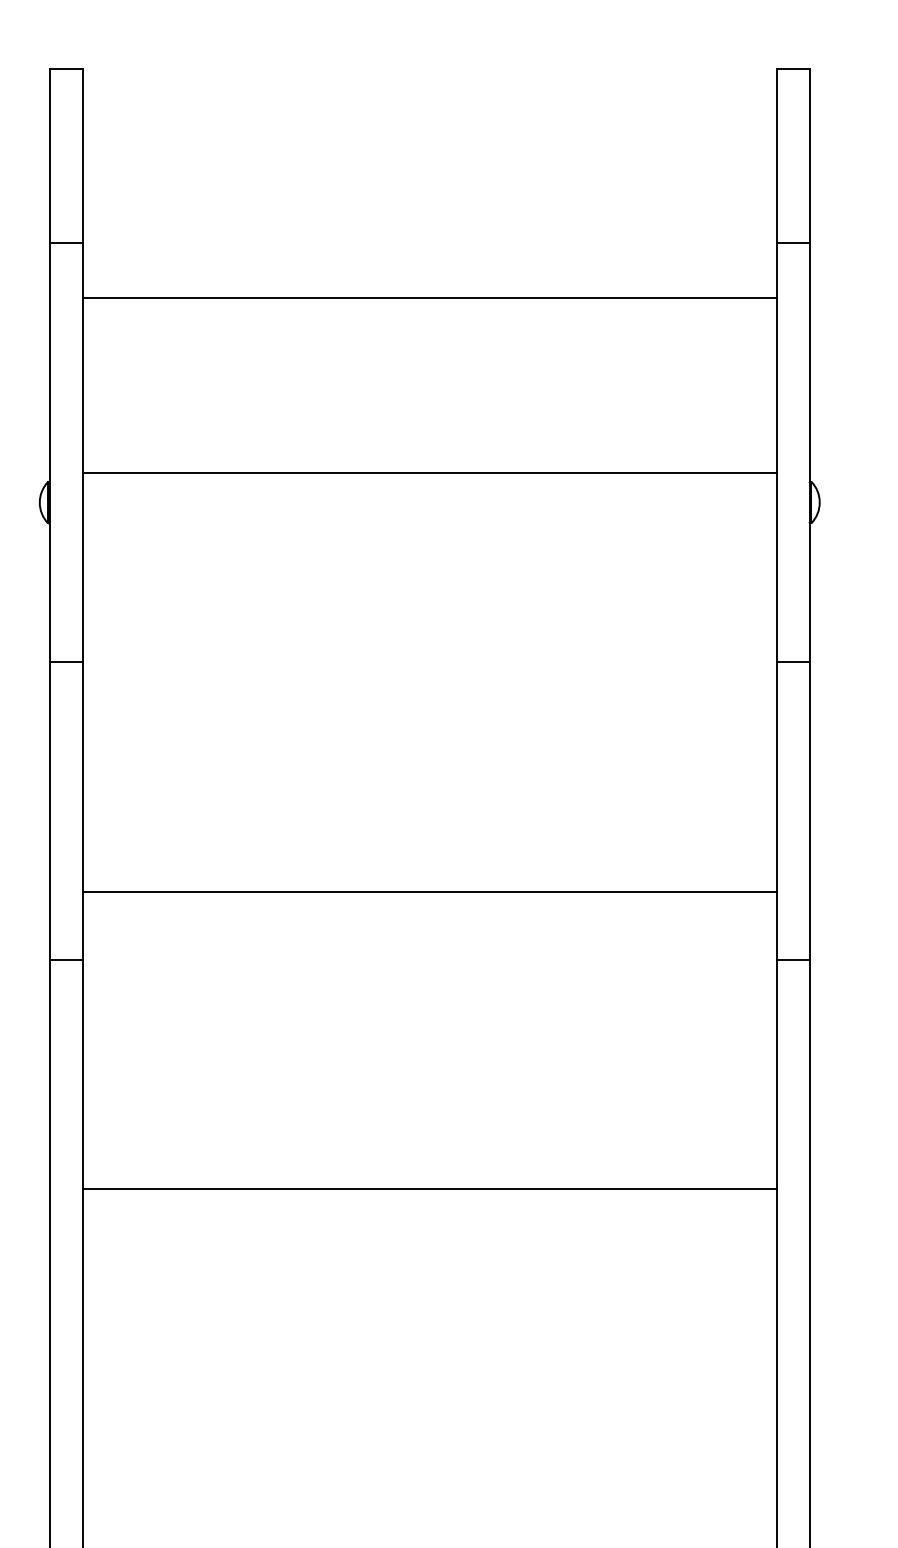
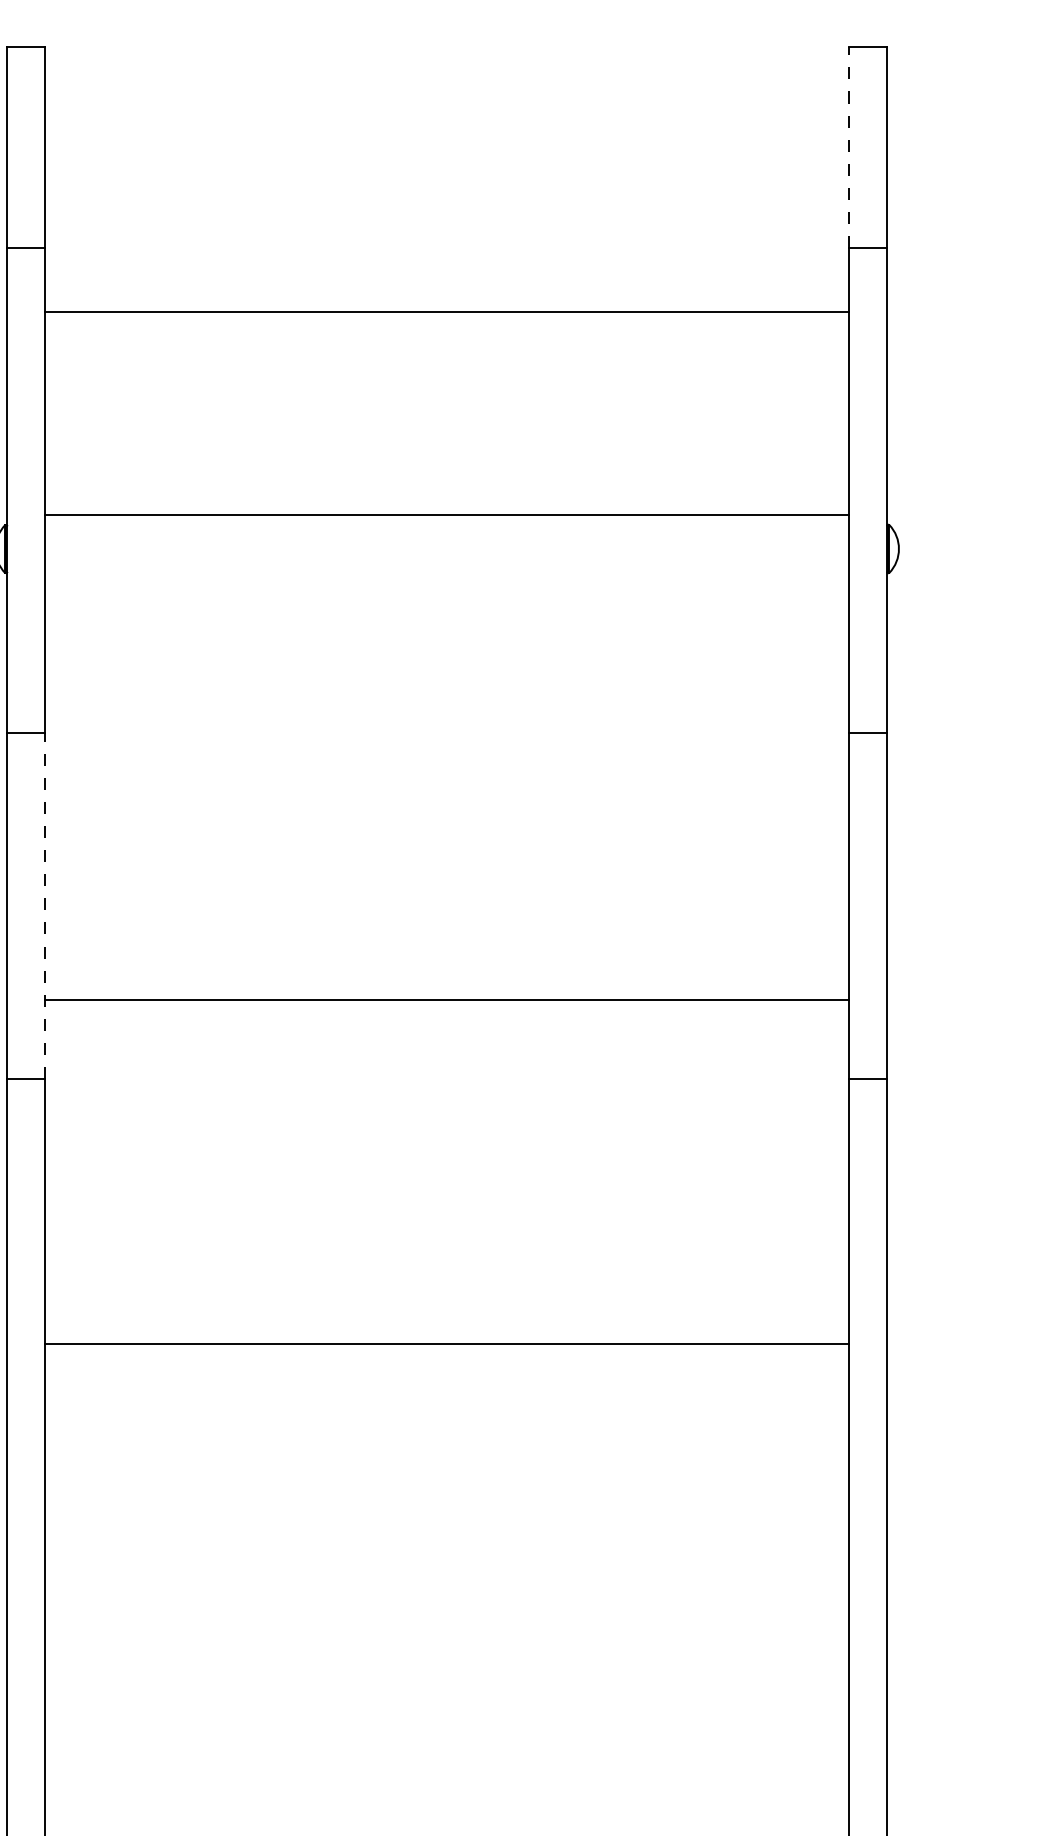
line: (777, 155) -> (849, 147), solid -> dashed
line: (82, 811) -> (45, 906), solid -> dashed

